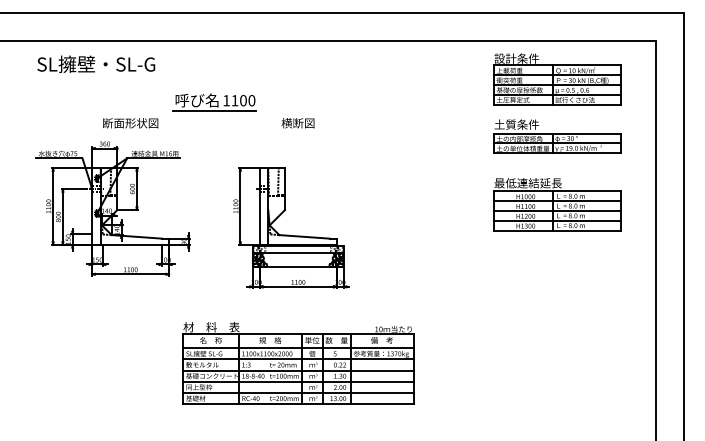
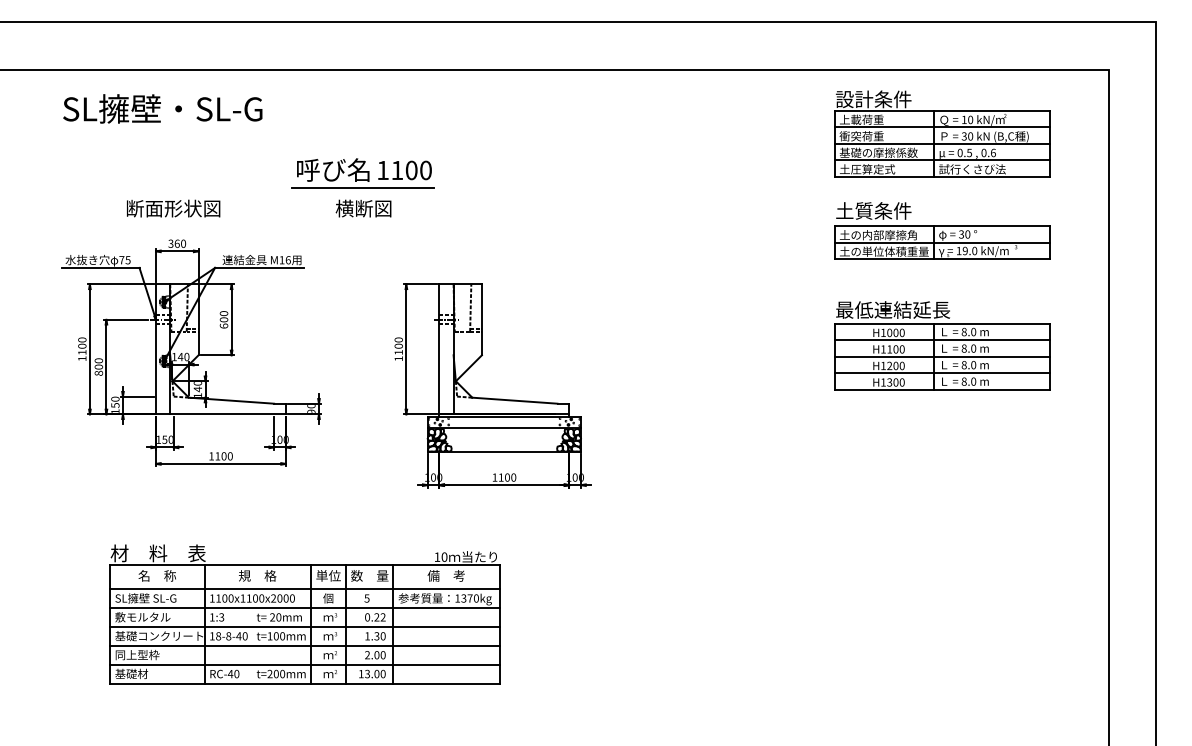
text: (130, 123) -> (173, 209), moved
text: (297, 123) -> (362, 209), moved
part: (298, 363) -> (305, 614), moved

